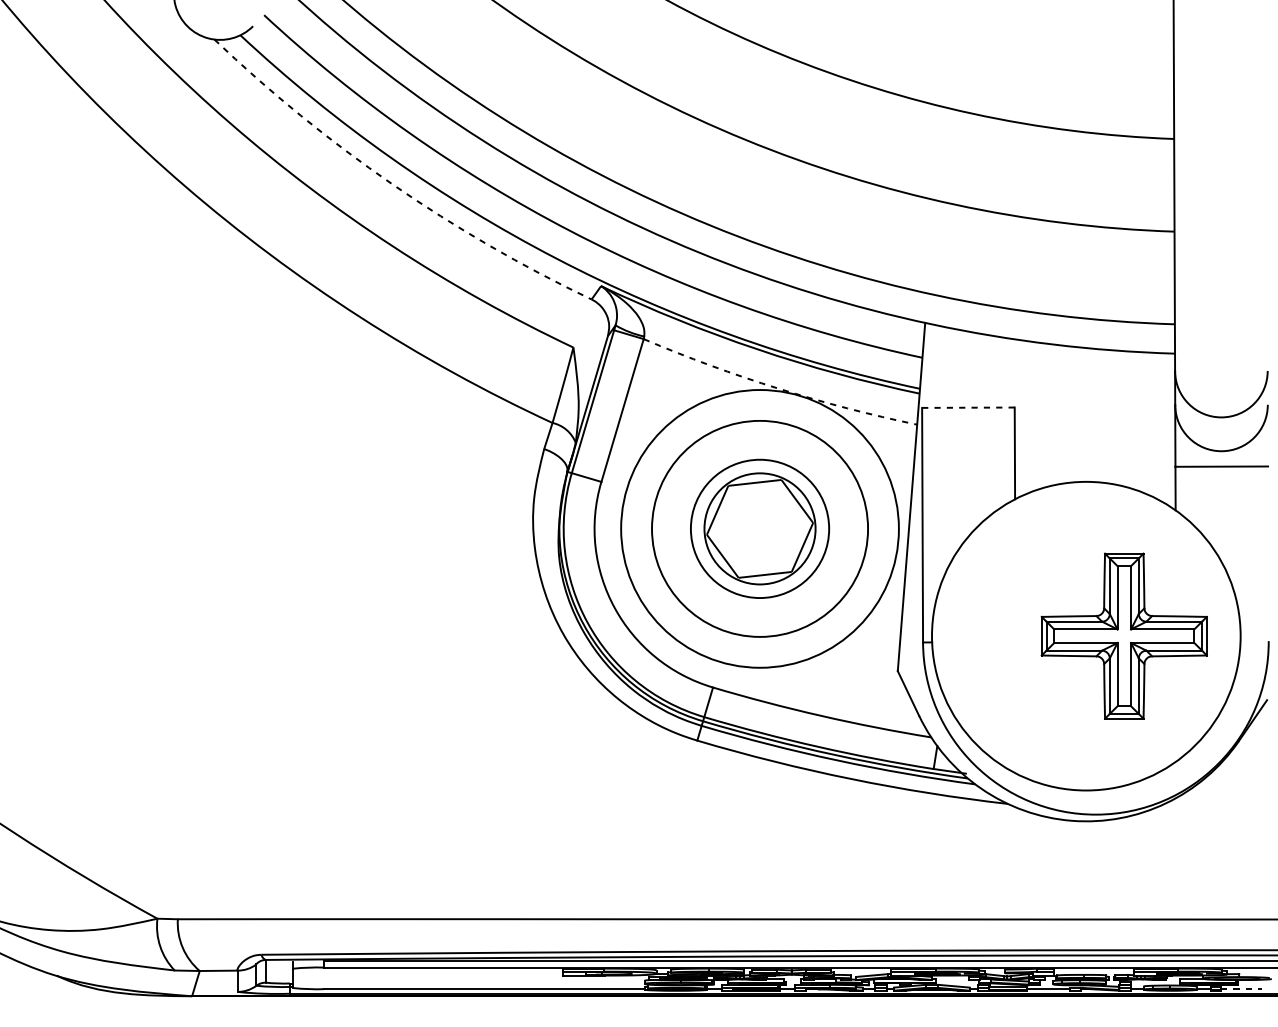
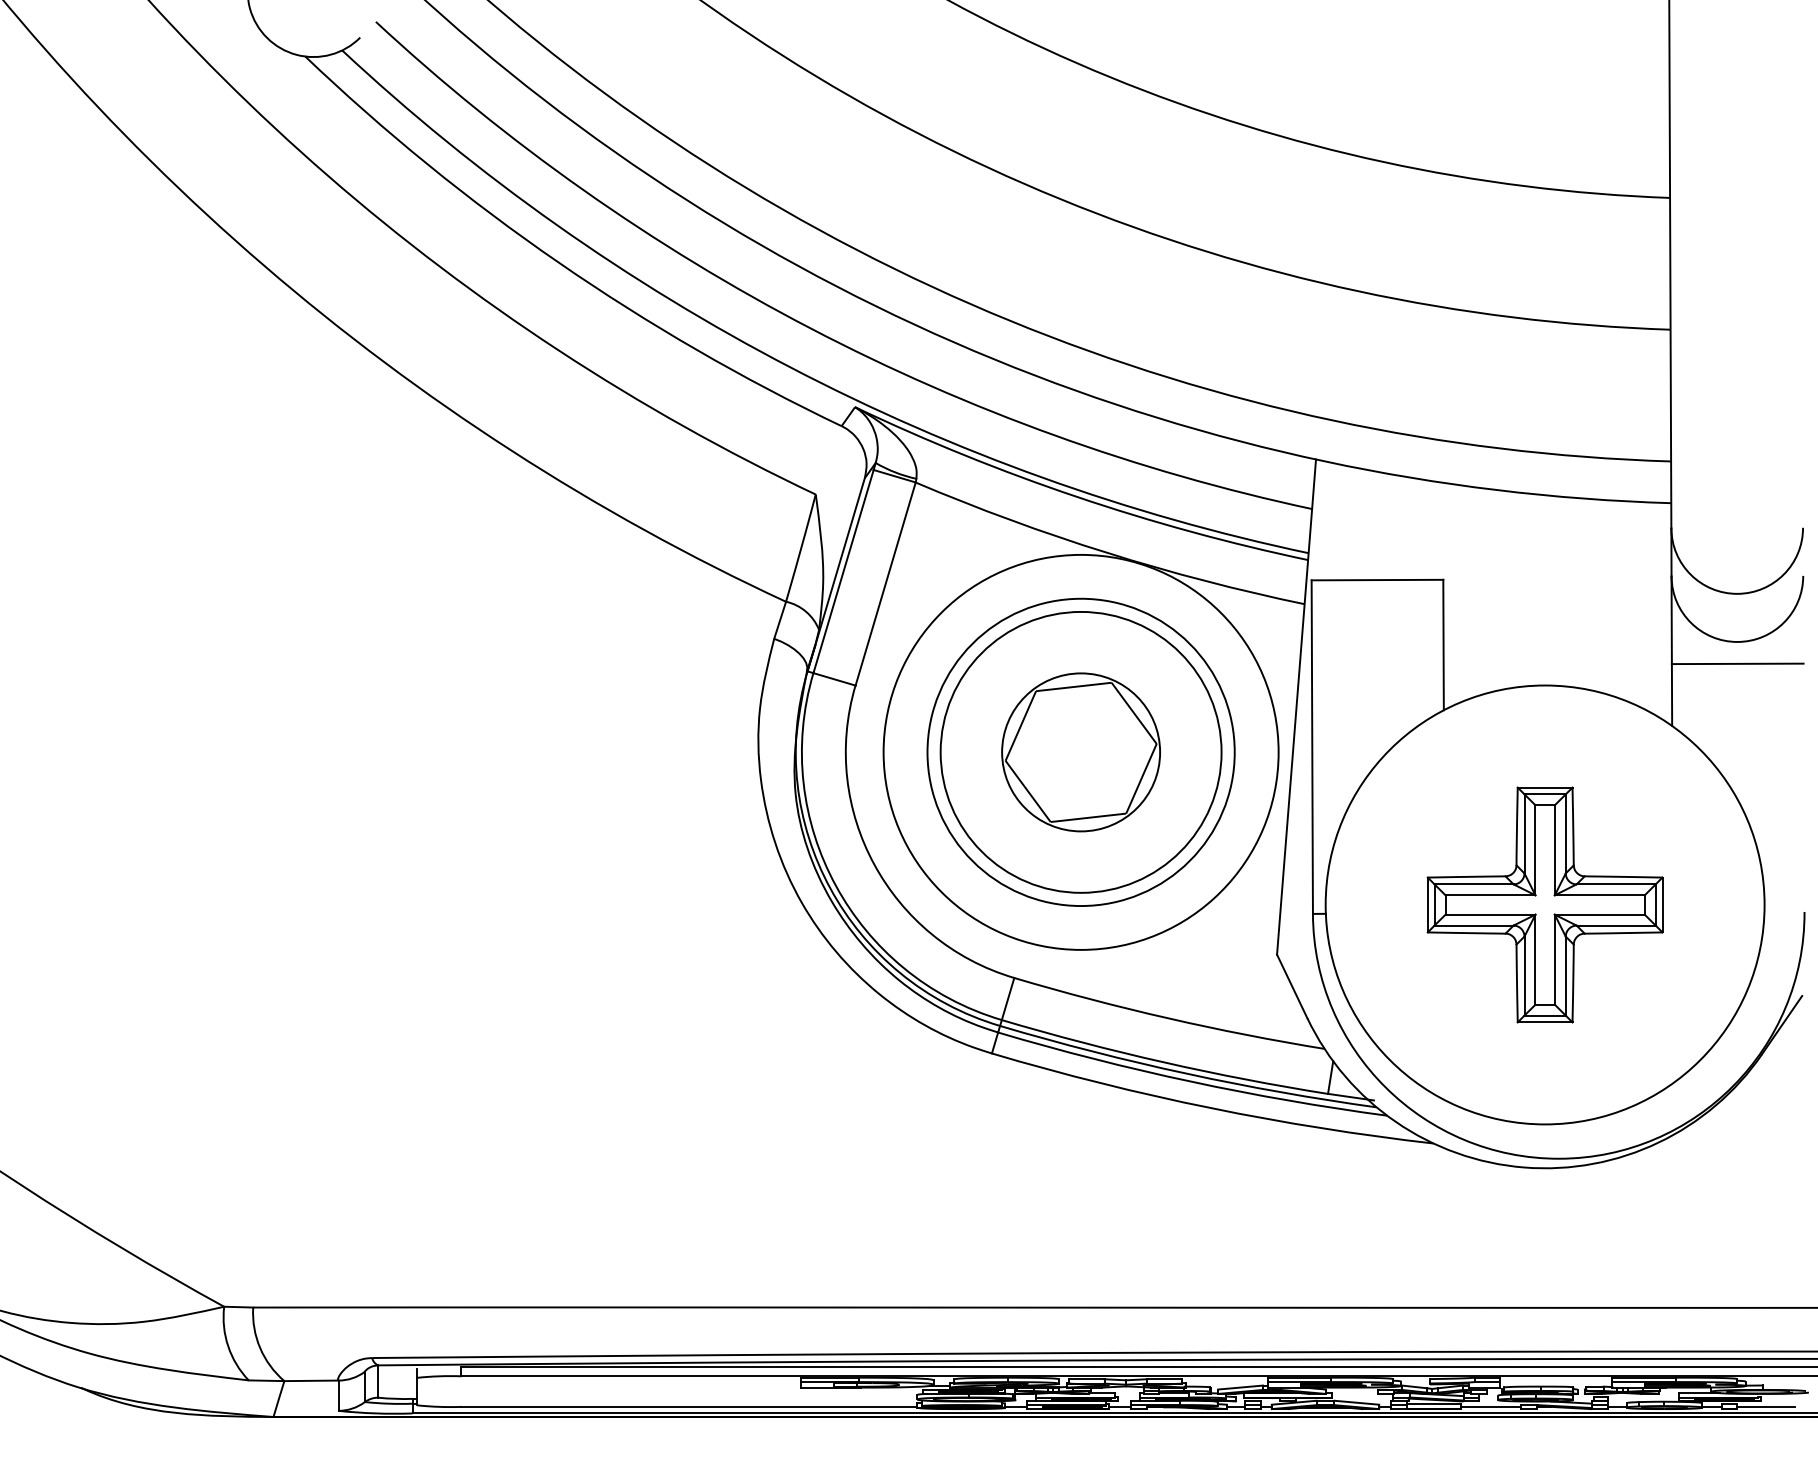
arc: (392, 184) -> (558, 262), dashed -> solid
arc: (778, 388) -> (1107, 552), dashed -> solid
line: (968, 408) -> (1377, 580), dashed -> solid
circle: (759, 528) -> (1080, 751), size x1.43
part: (1123, 635) -> (1544, 904), moved
line: (1241, 988) -> (1766, 1406), dashed -> solid

